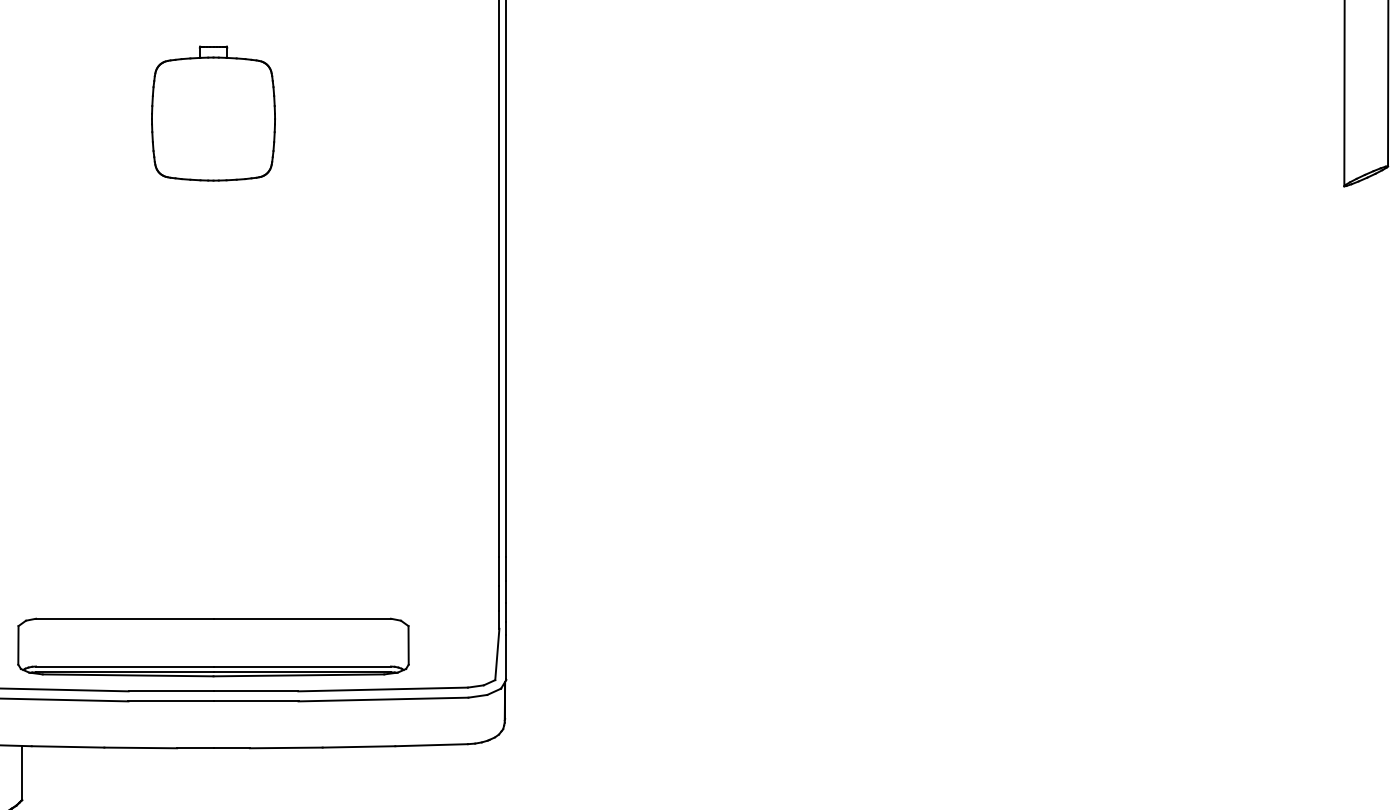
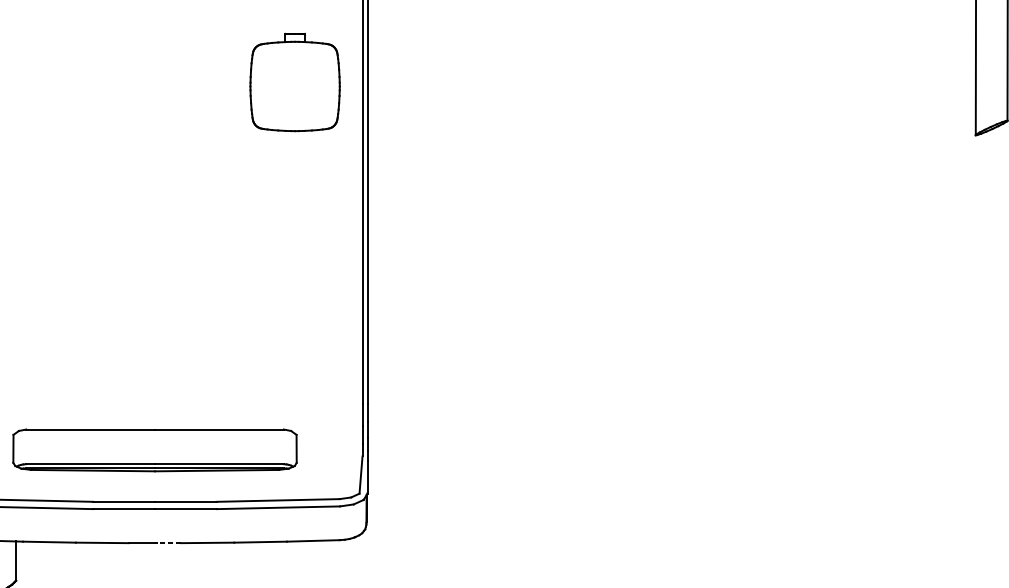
part: (213, 113) -> (295, 82), moved
part: (213, 647) -> (155, 450), moved
line: (231, 748) -> (168, 543), solid -> dashed

